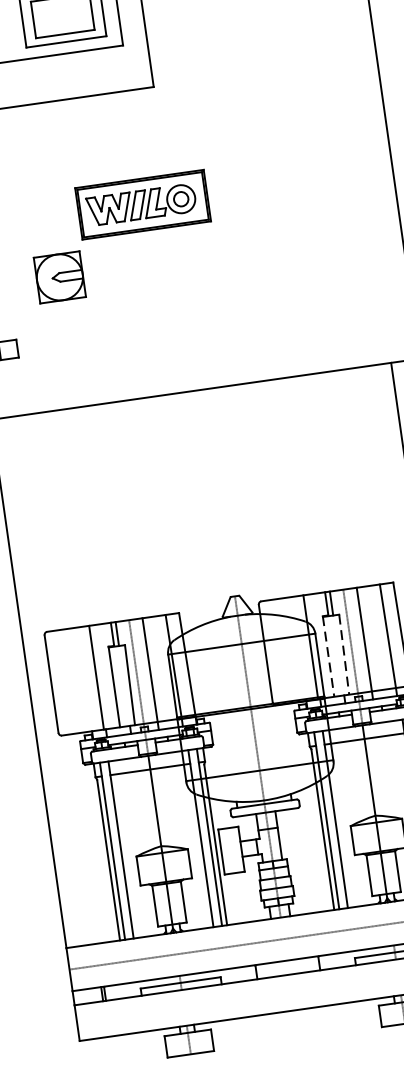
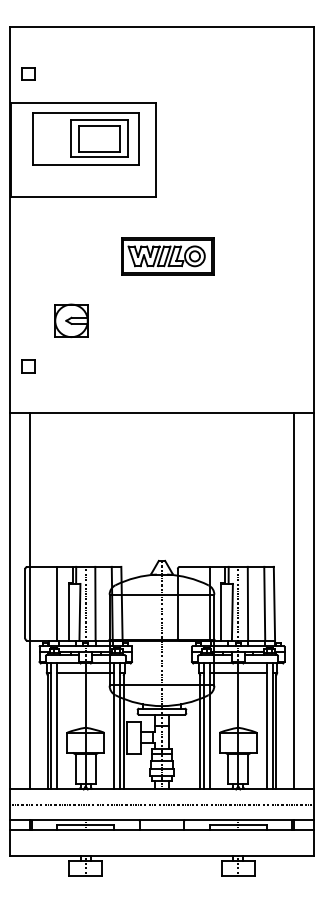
part: (142, 204) -> (167, 256), moved
line: (344, 654) -> (232, 612), dashed -> solid
line: (328, 657) -> (221, 612), dashed -> solid
line: (56, 680) -> (29, 601), added

